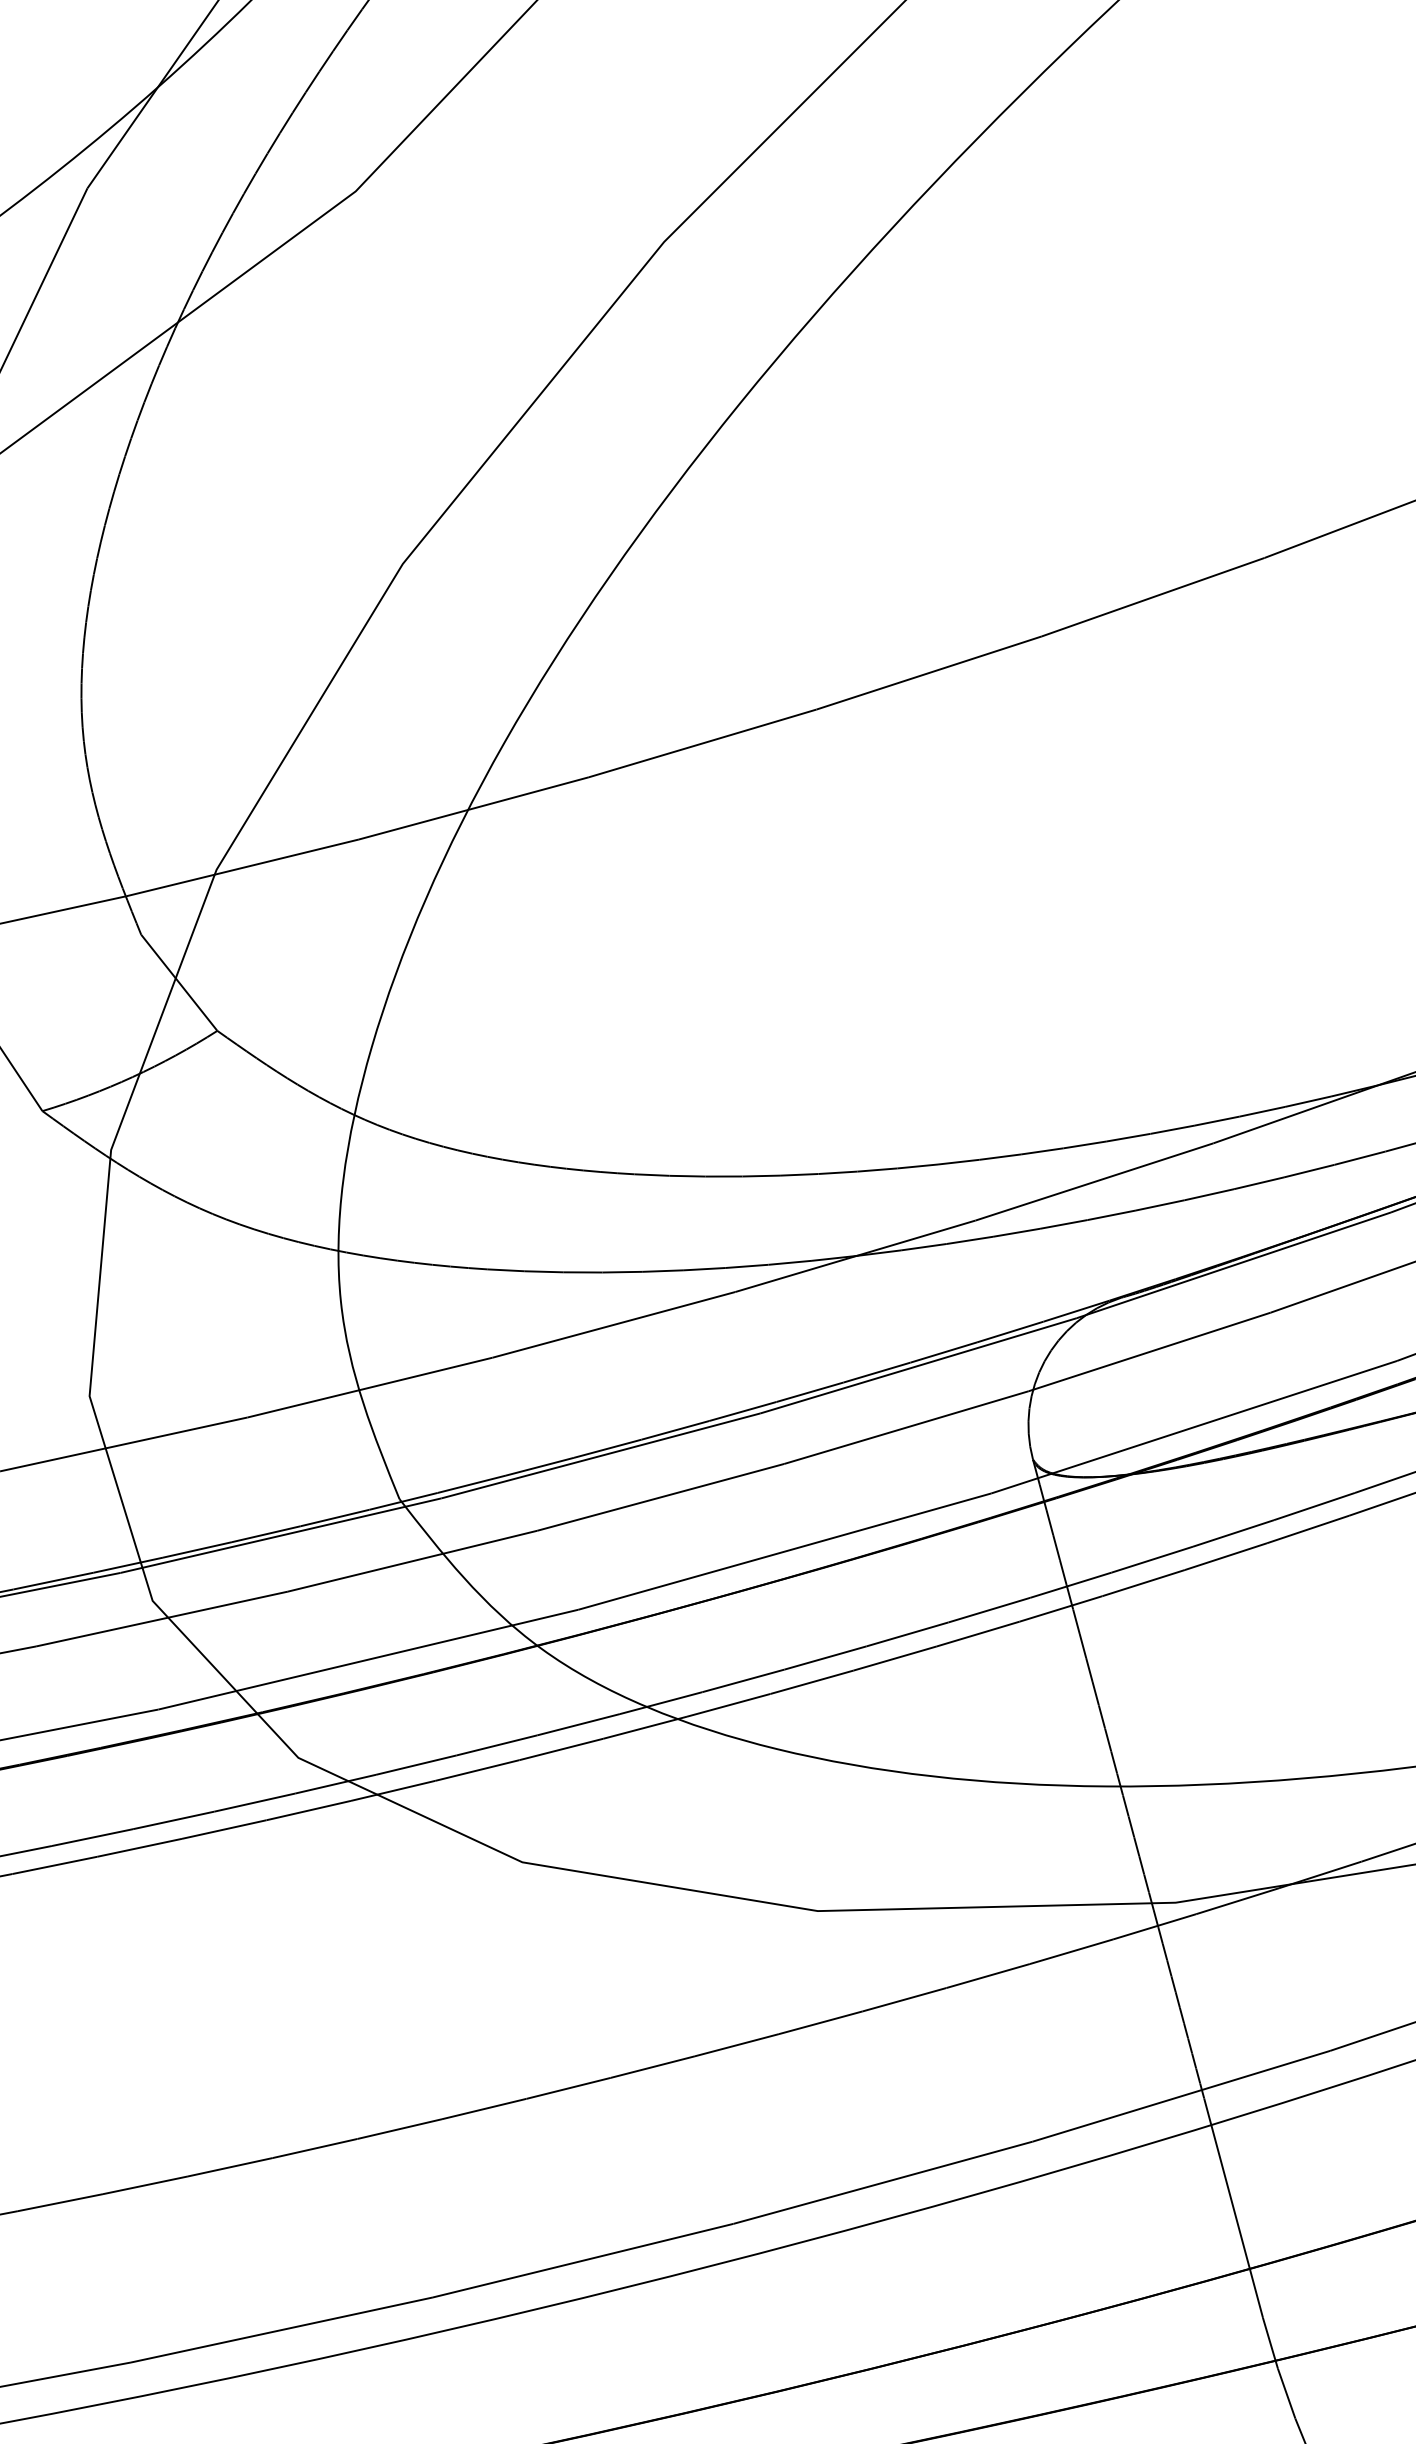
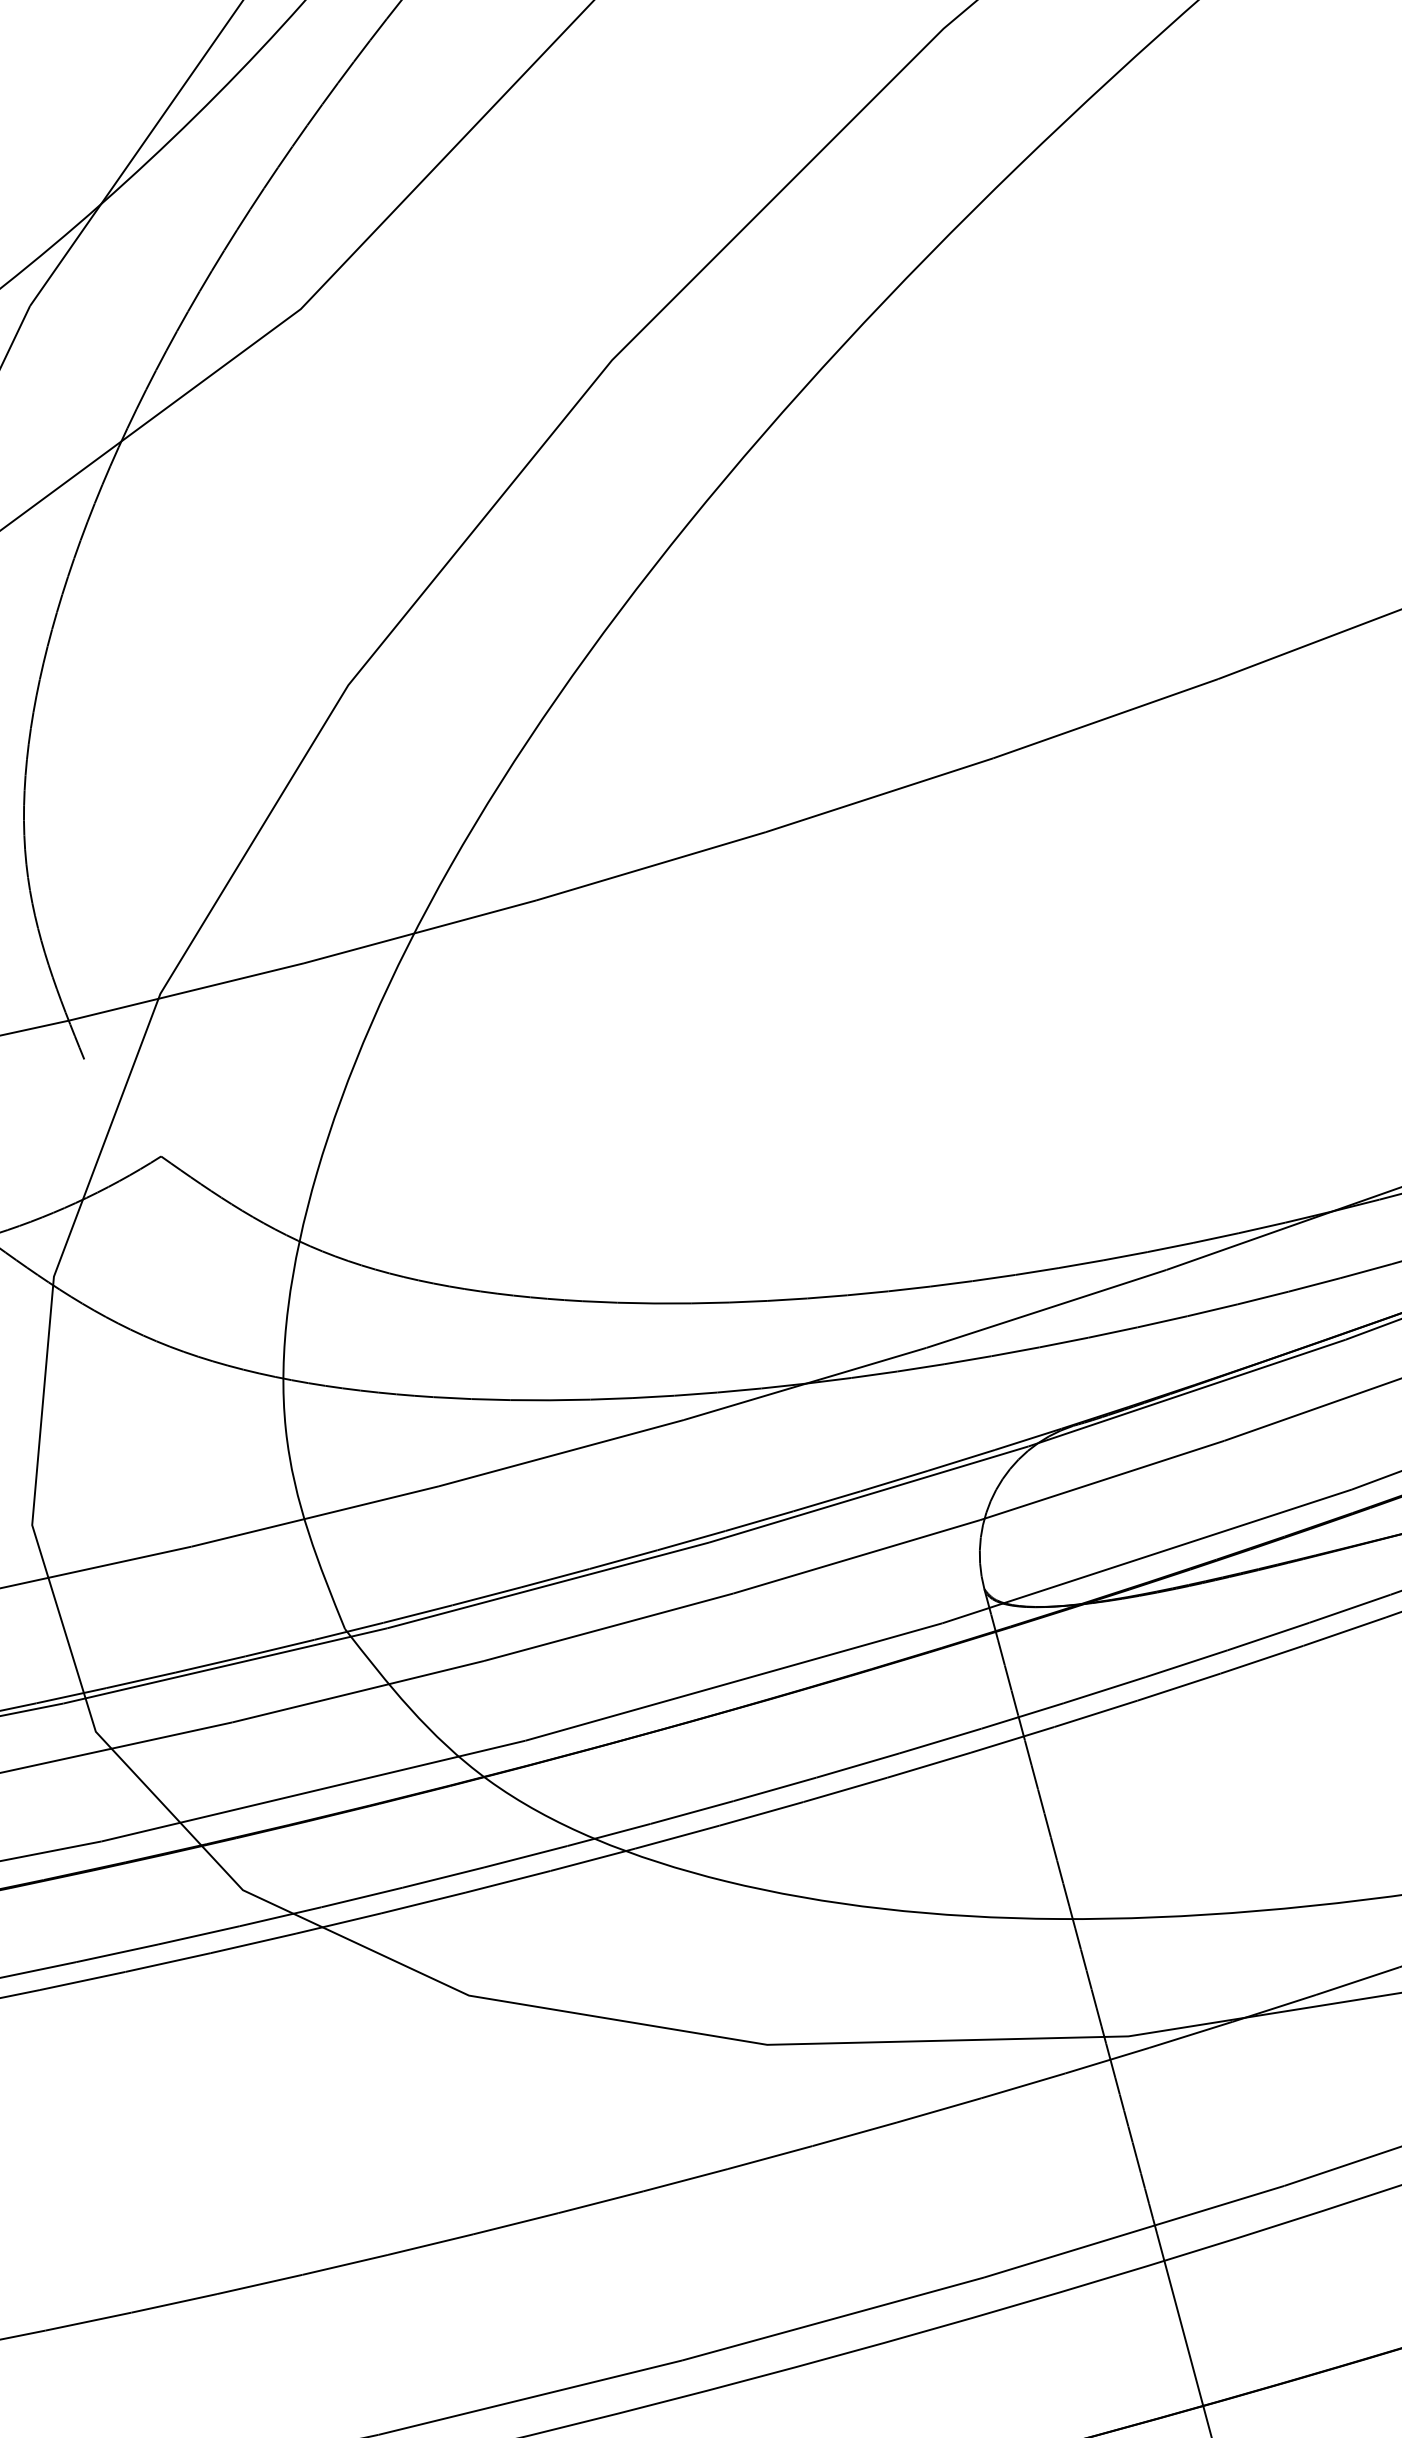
line: (179, 982) -> (122, 1107), removed

